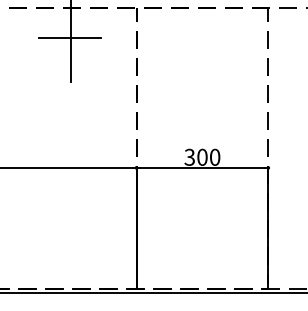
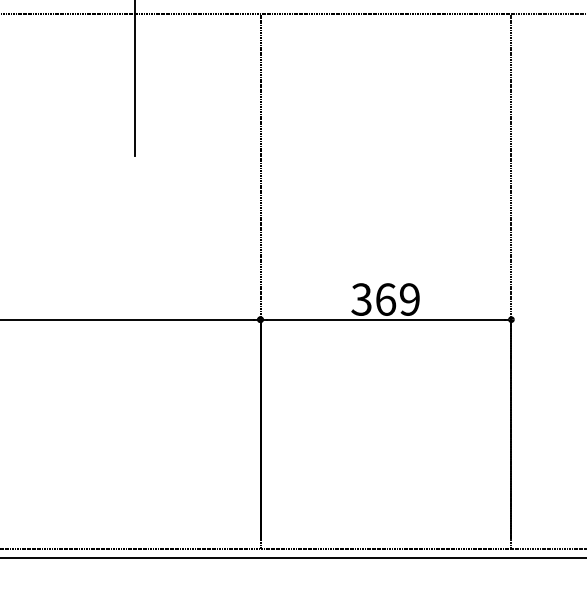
line: (70, 38) -> (134, 73), removed
text: (208, 156) -> (397, 297), 300 -> 369

